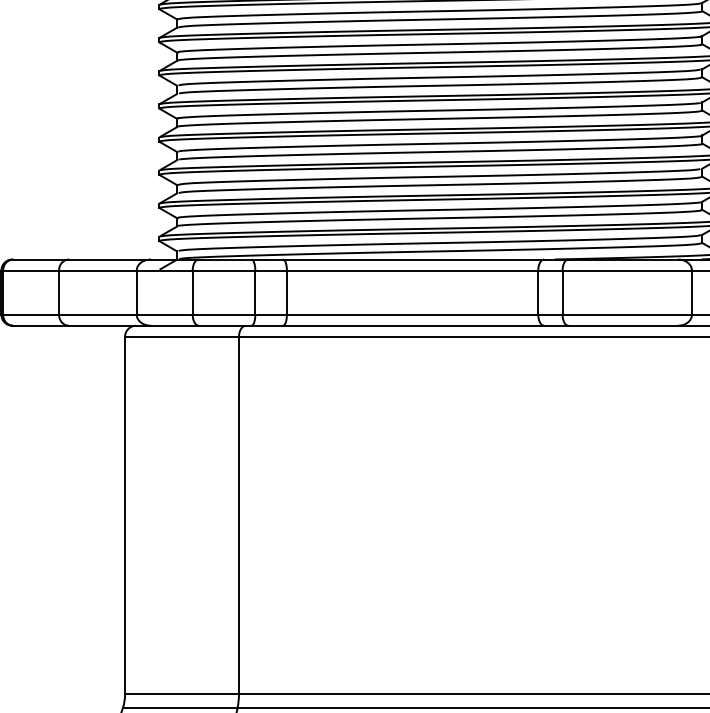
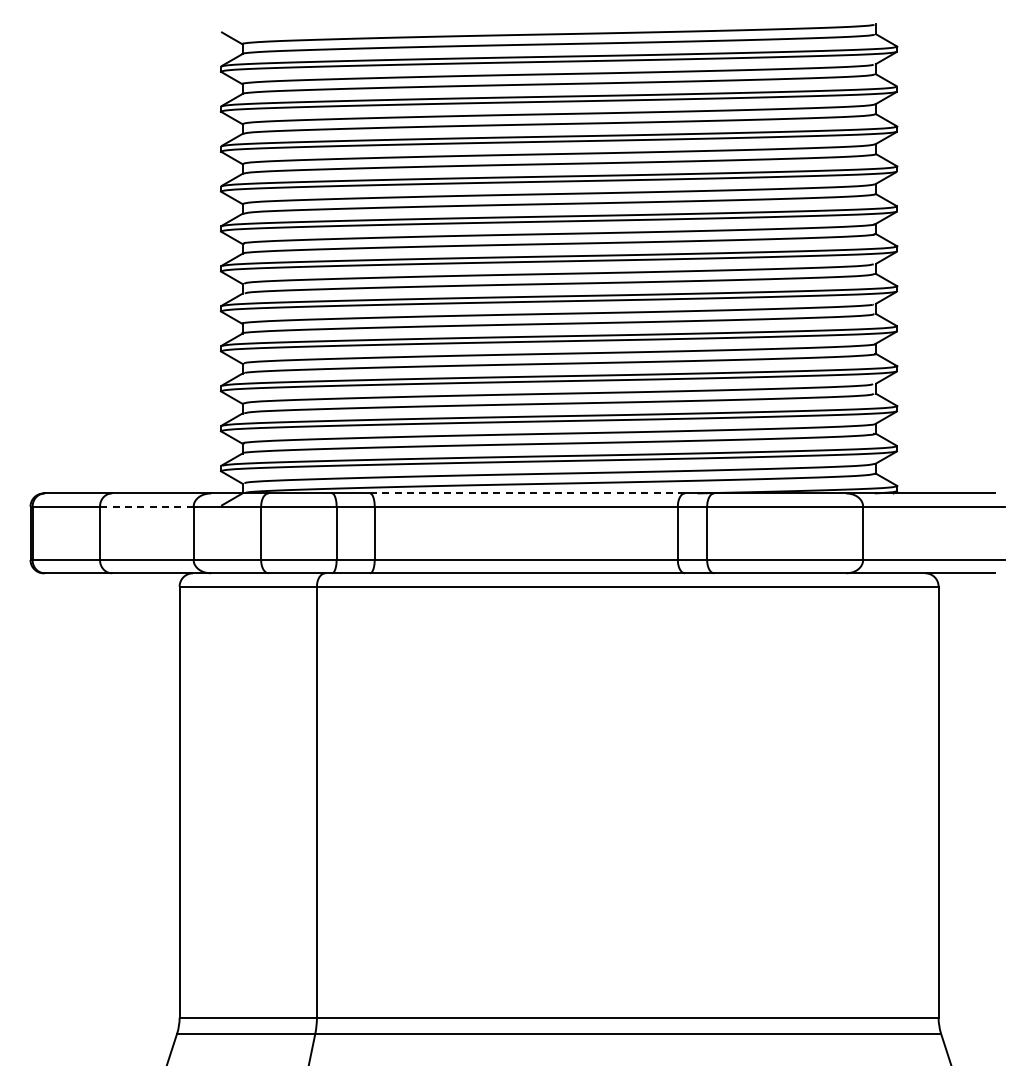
line: (414, 259) -> (528, 493), solid -> dashed
line: (97, 270) -> (146, 506), solid -> dashed

